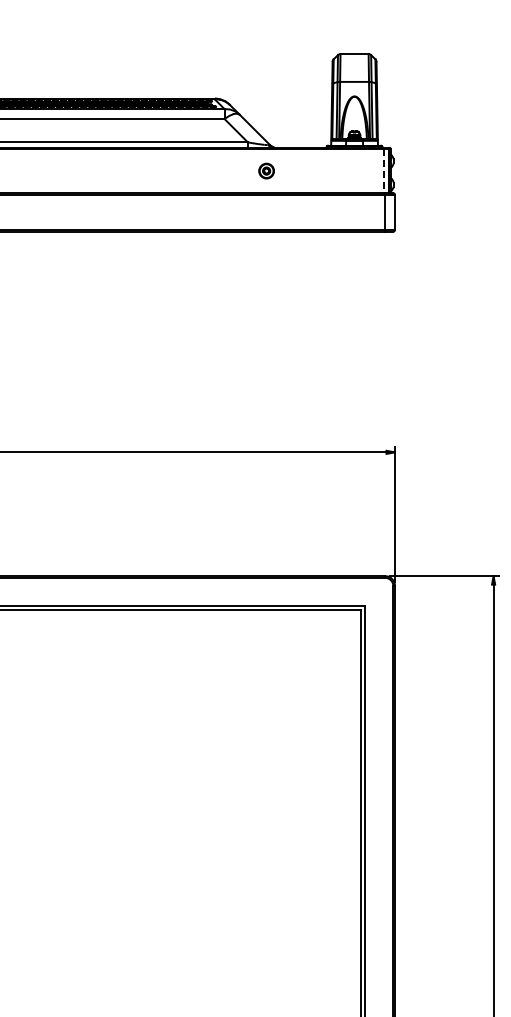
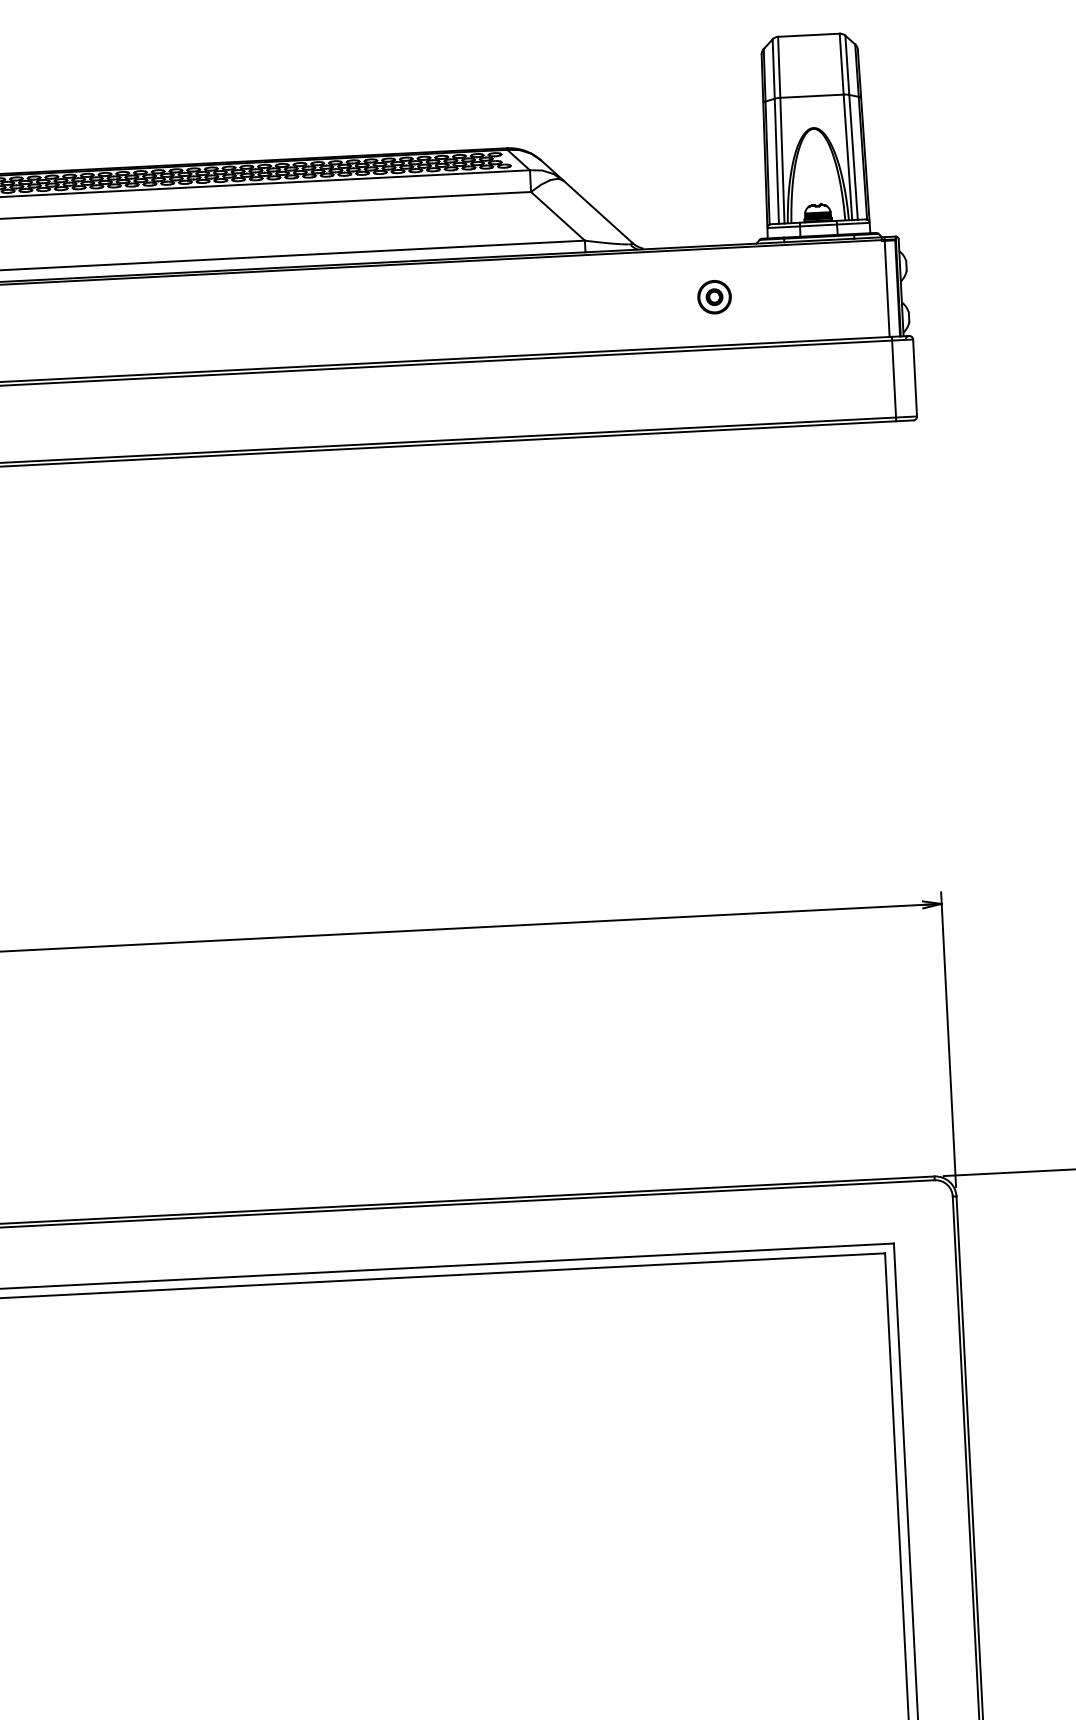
part: (266, 170) -> (714, 295), moved
line: (384, 171) -> (887, 289), dashed -> solid

